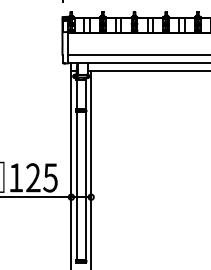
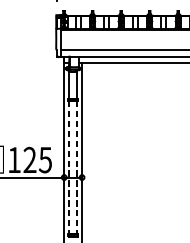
line: (76, 186) -> (68, 167), solid -> dashed
line: (86, 186) -> (77, 167), solid -> dashed

